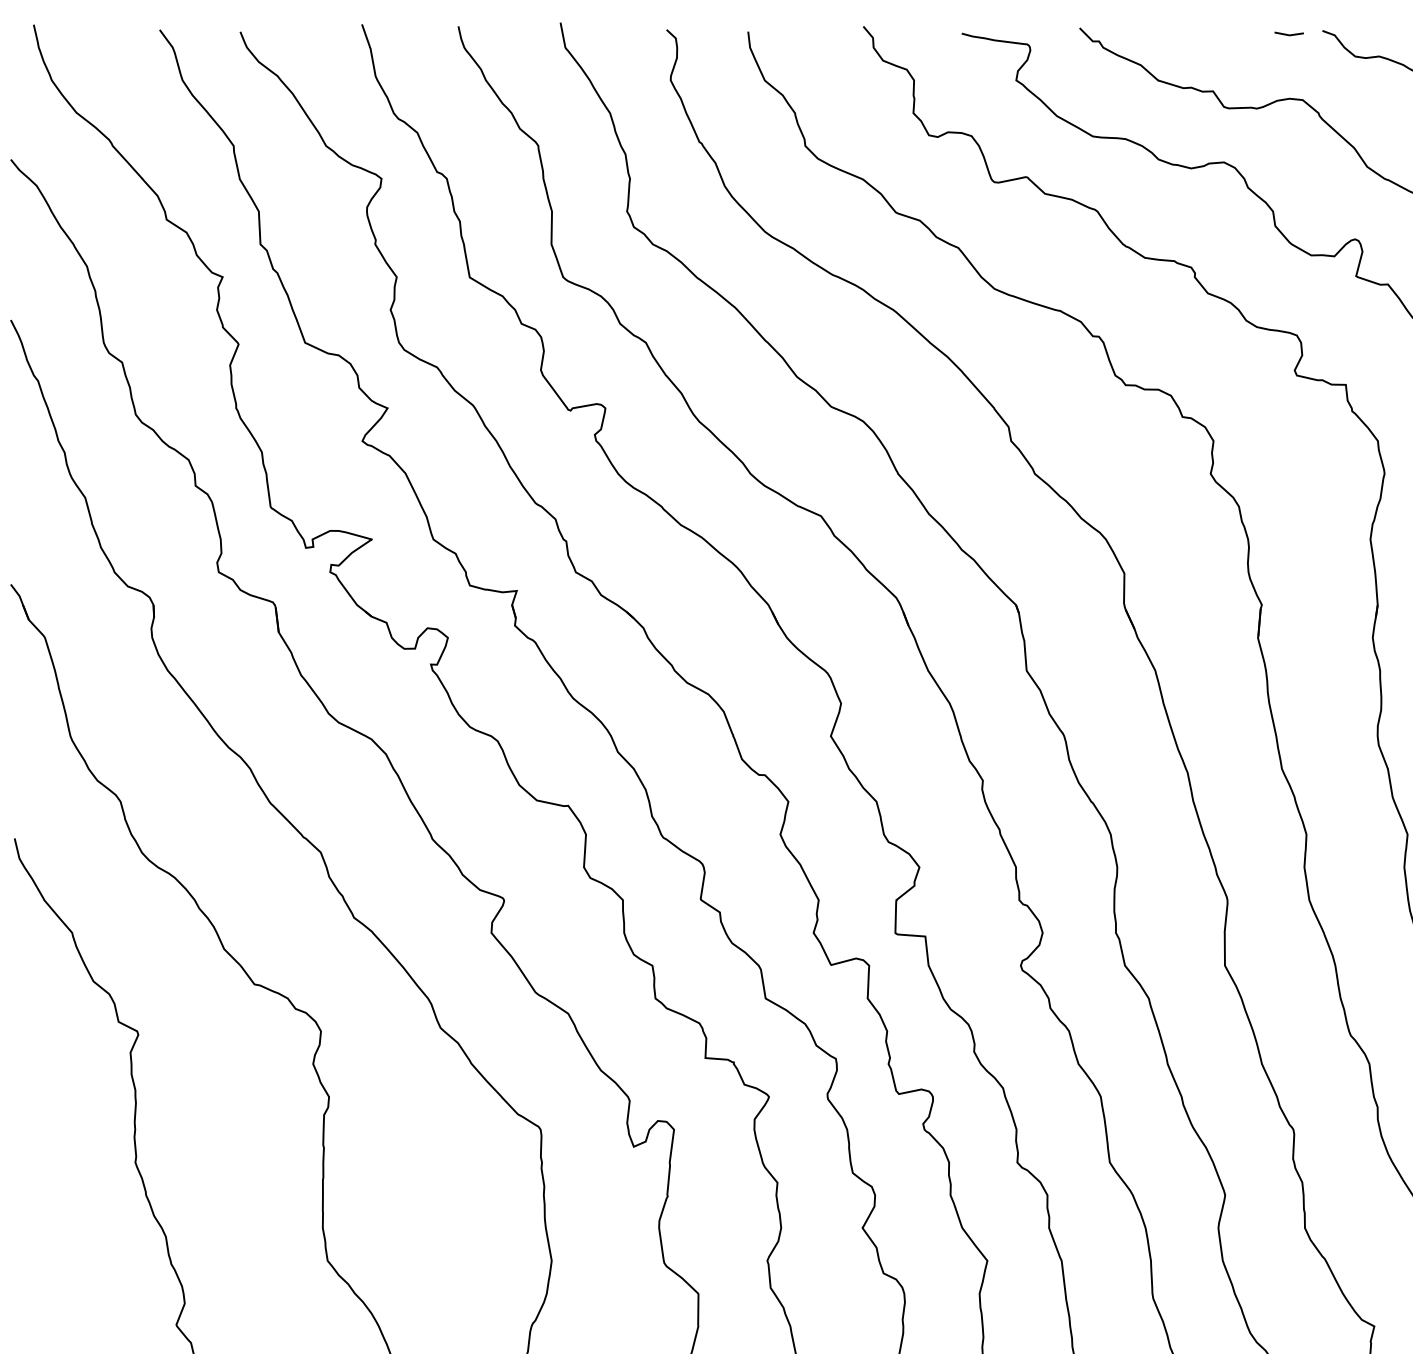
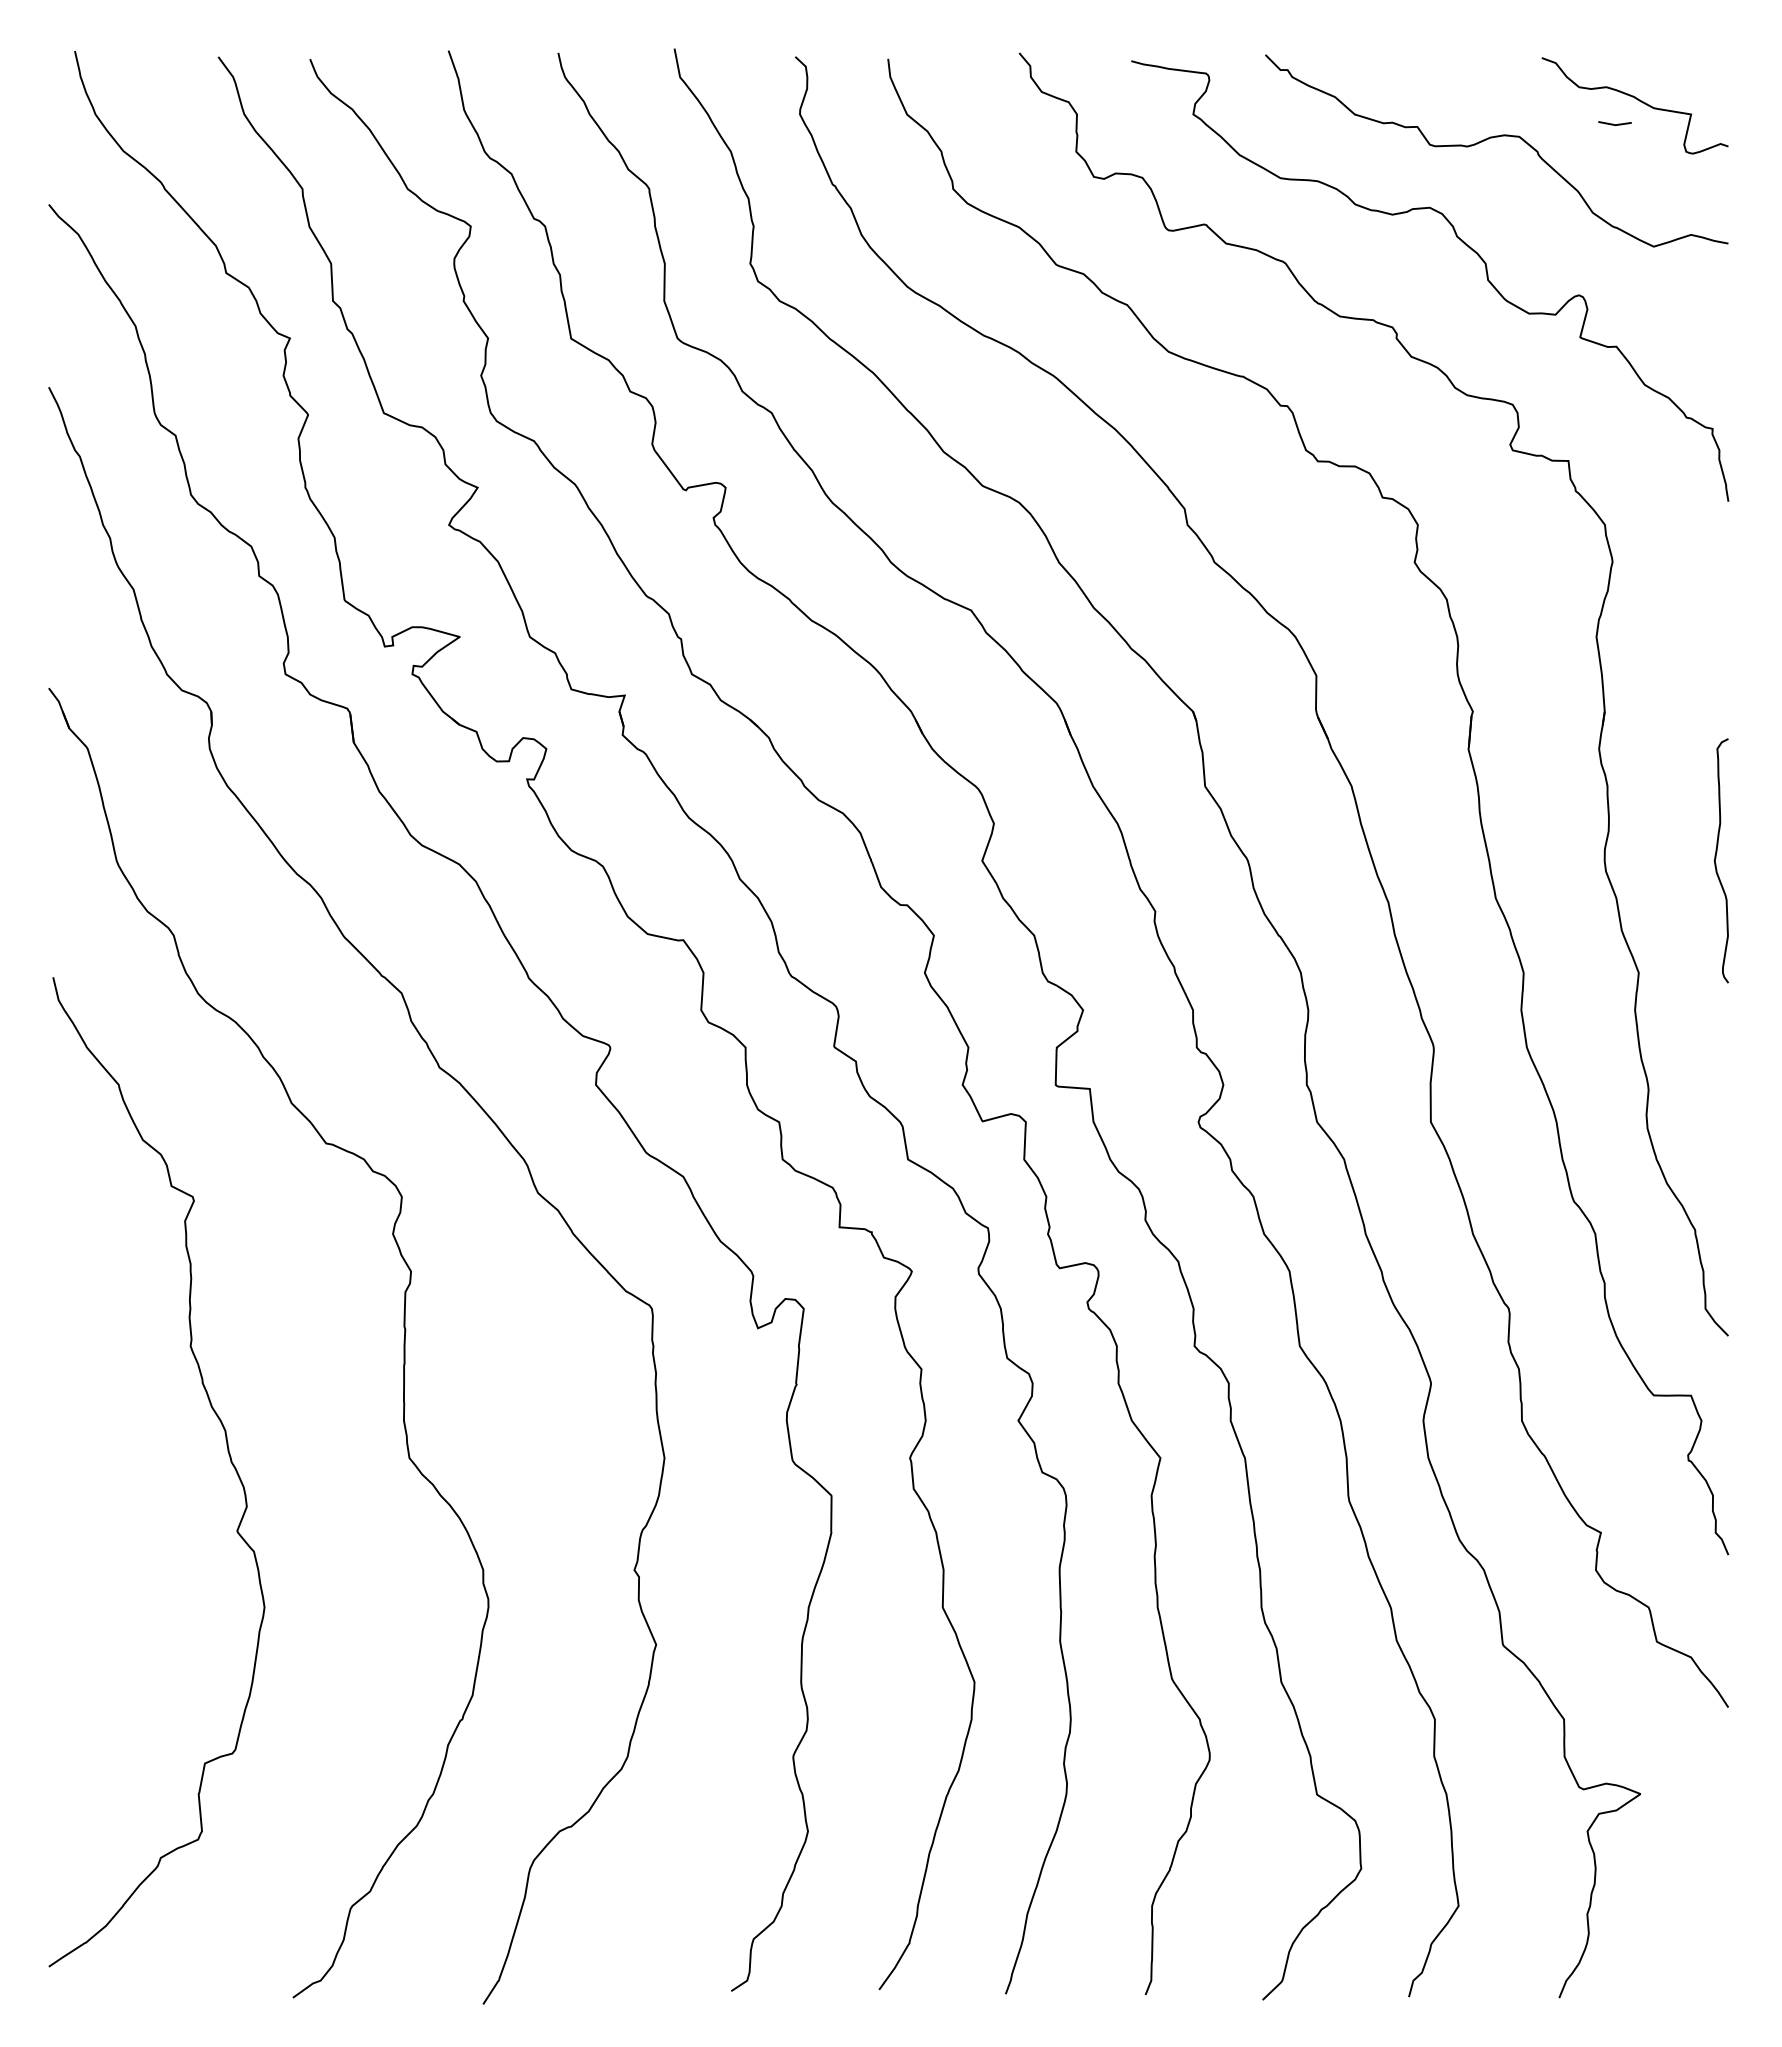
line: (1287, 33) -> (1613, 123), moved

